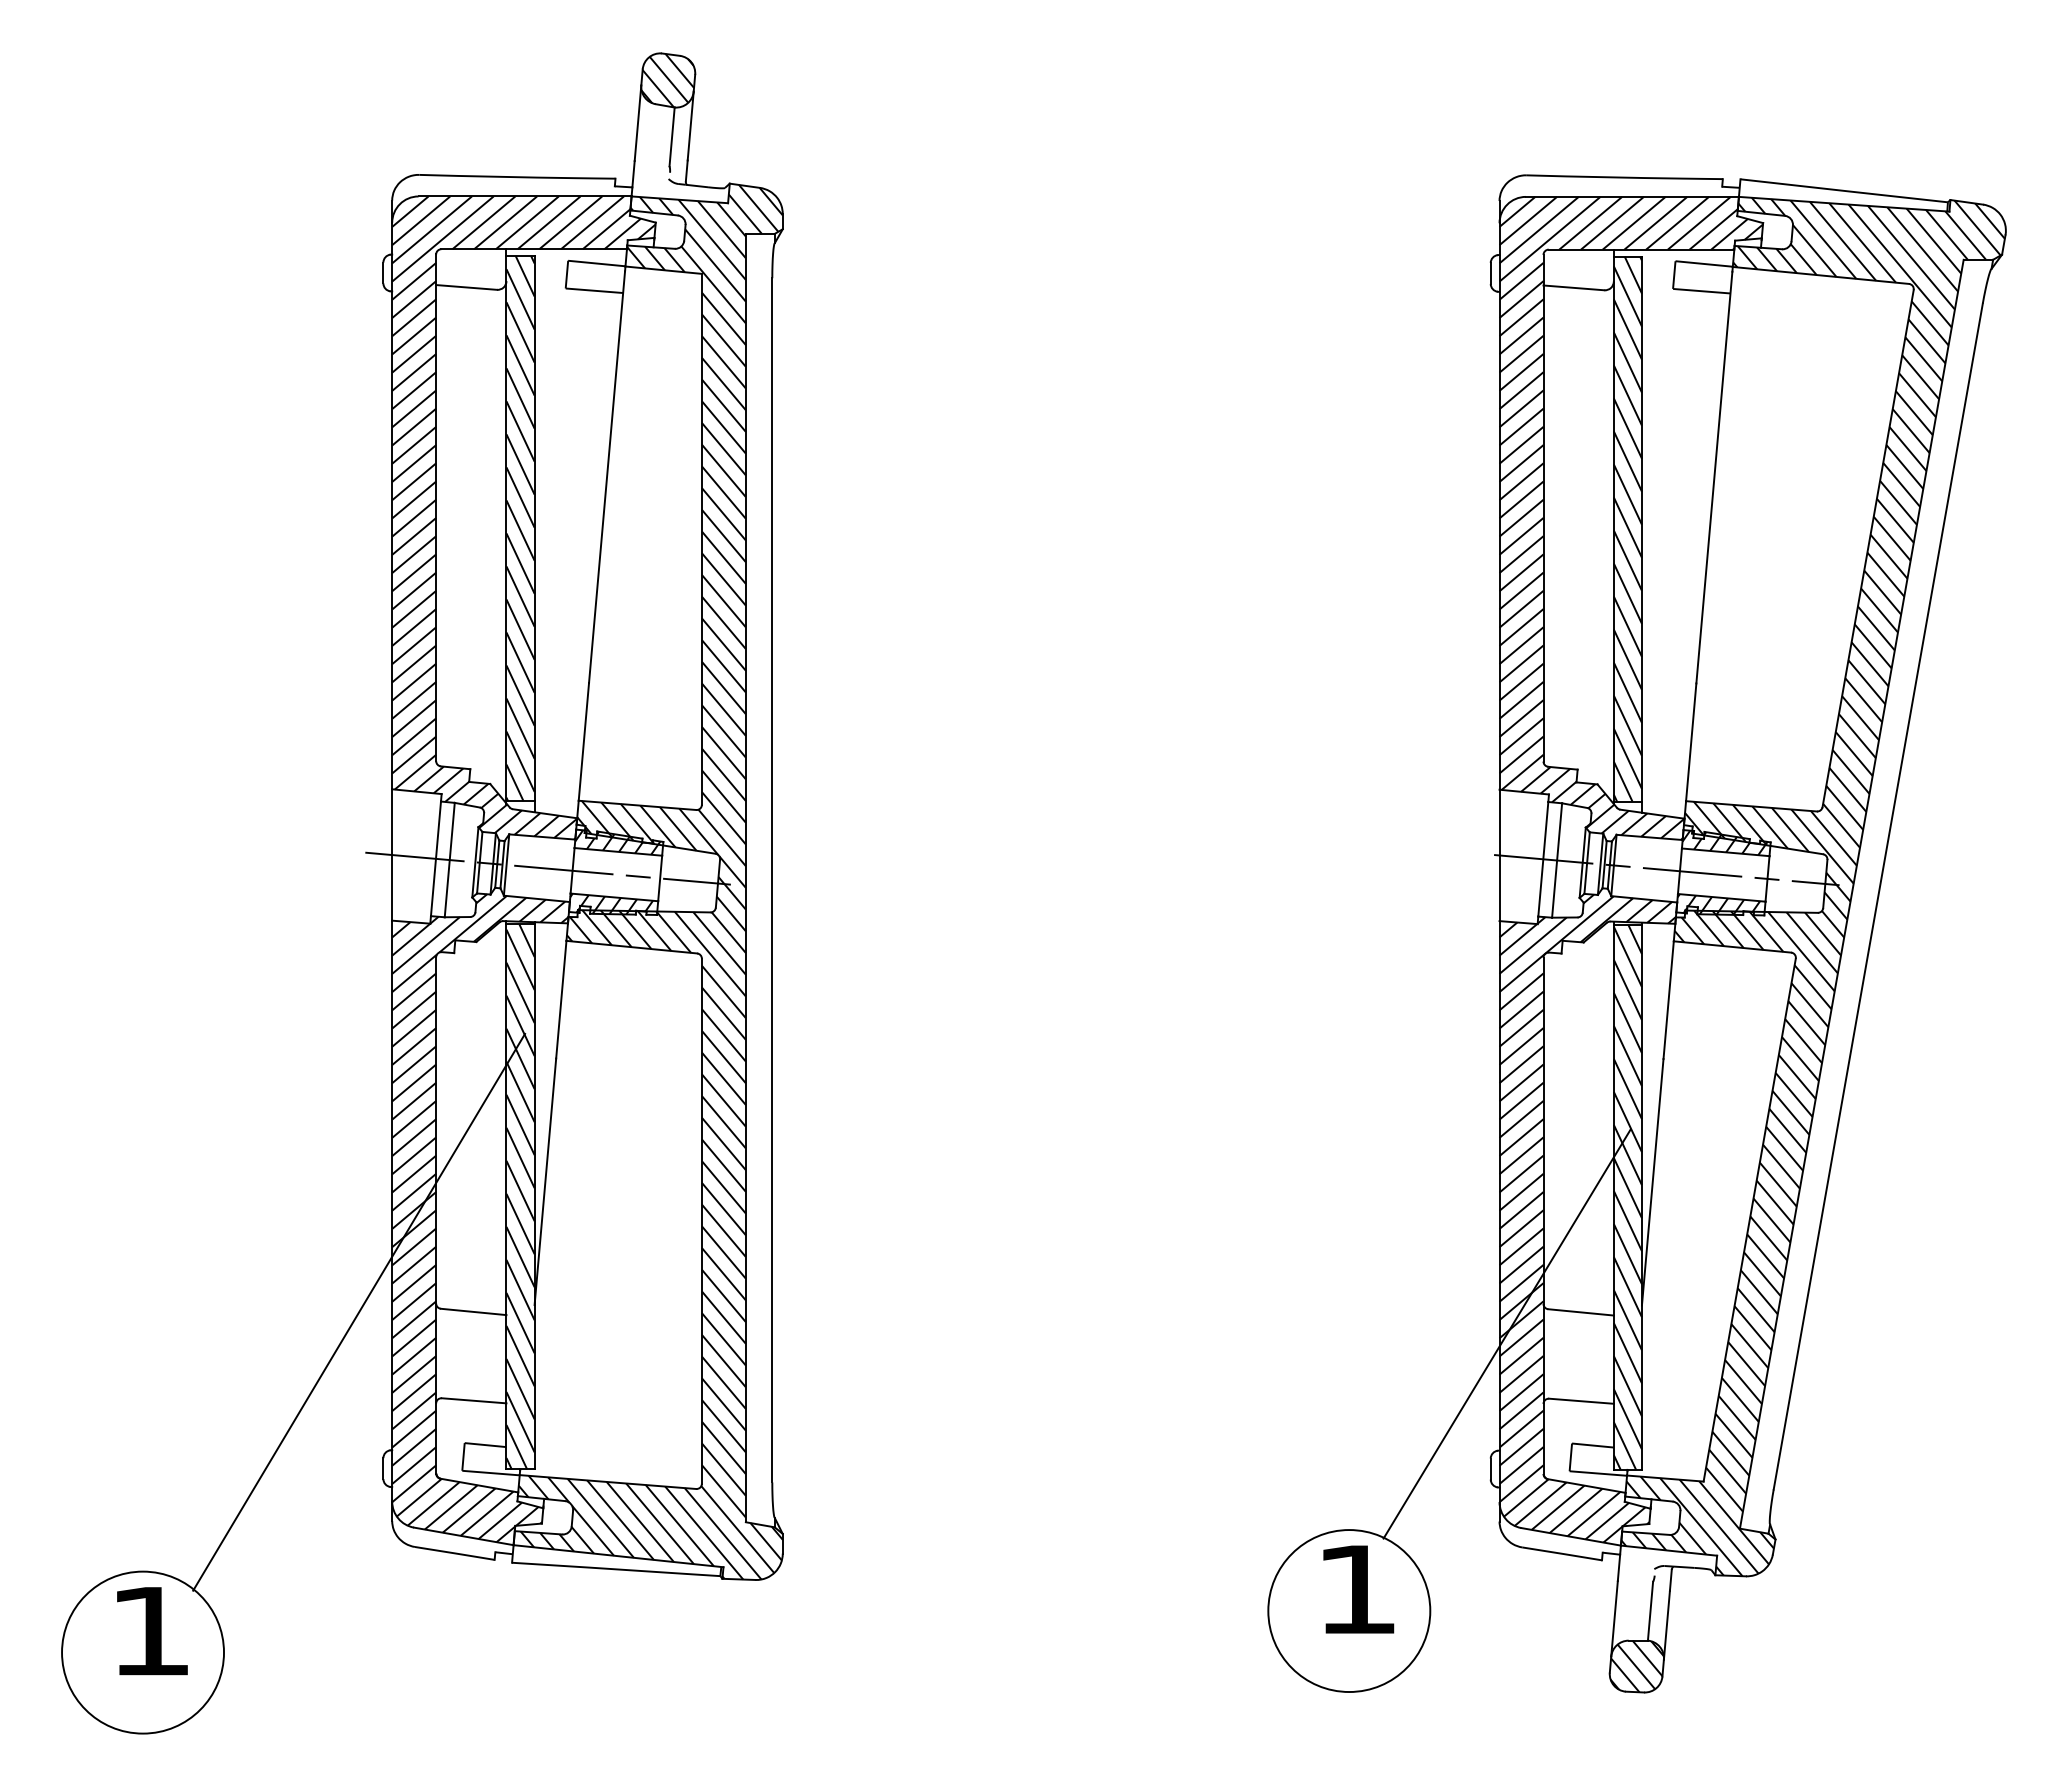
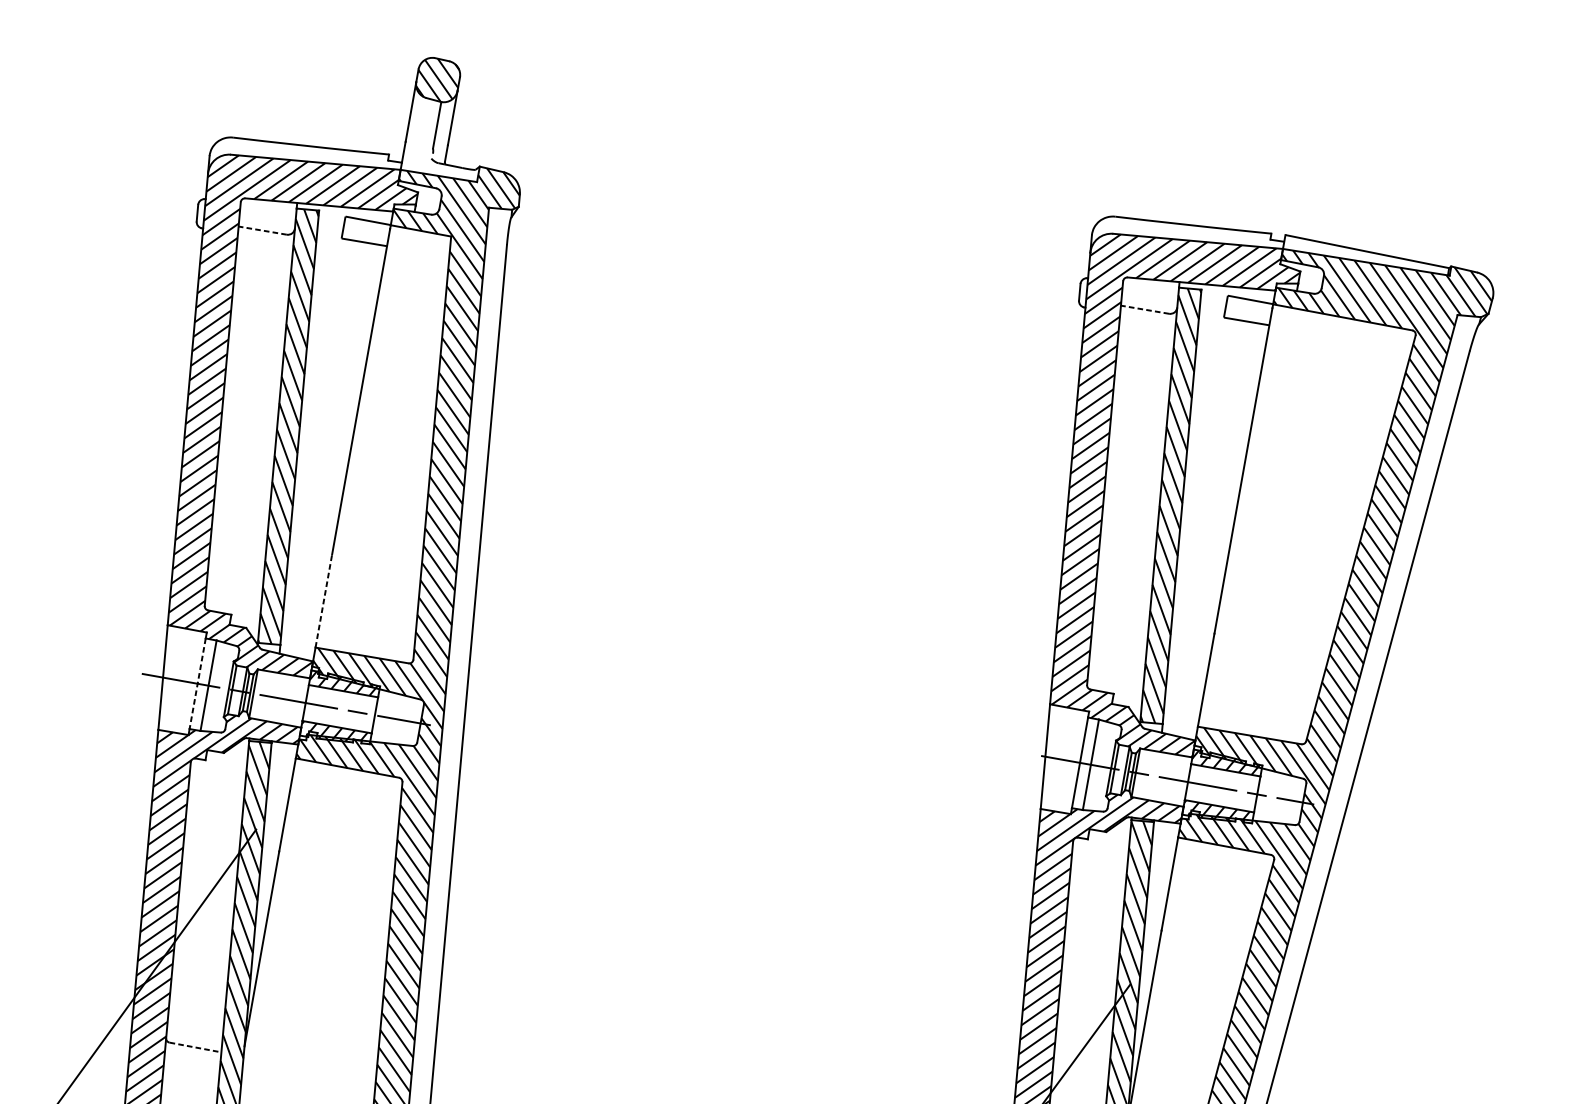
line: (466, 287) -> (262, 230), solid -> dashed
line: (1573, 287) -> (1144, 309), solid -> dashed
line: (583, 741) -> (323, 600), solid -> dashed
line: (435, 858) -> (197, 683), solid -> dashed
line: (473, 1311) -> (195, 1047), solid -> dashed

